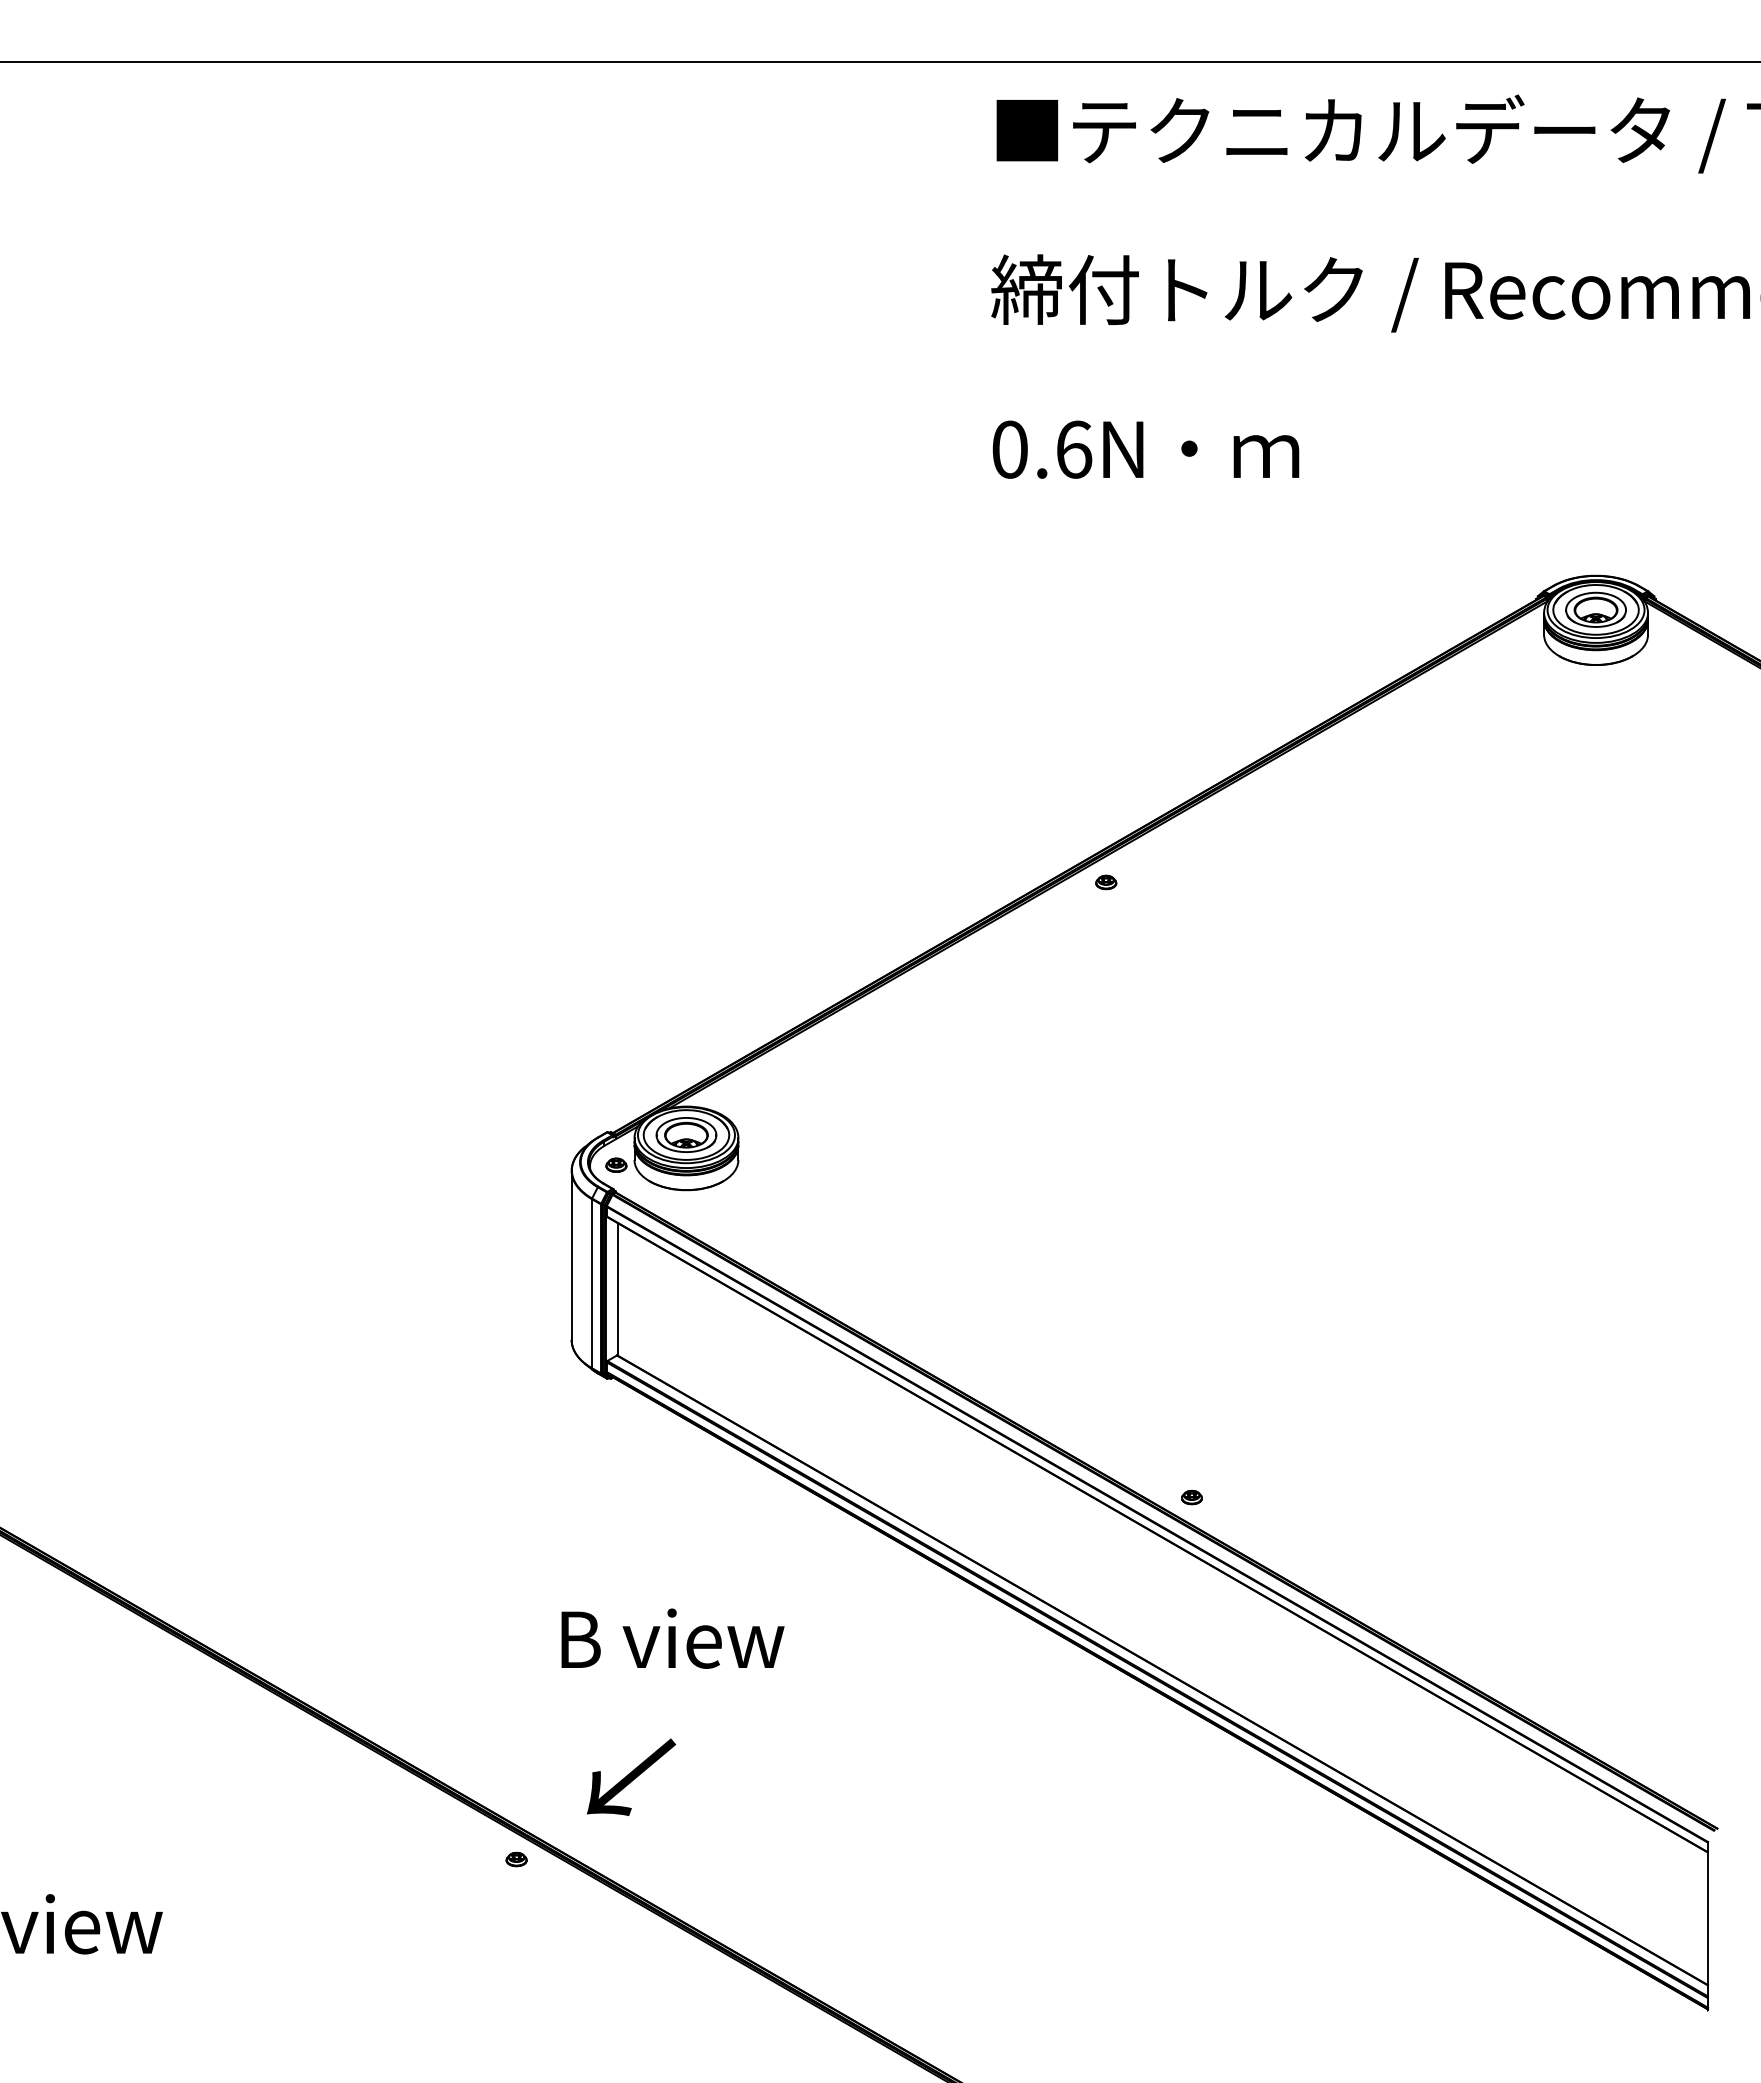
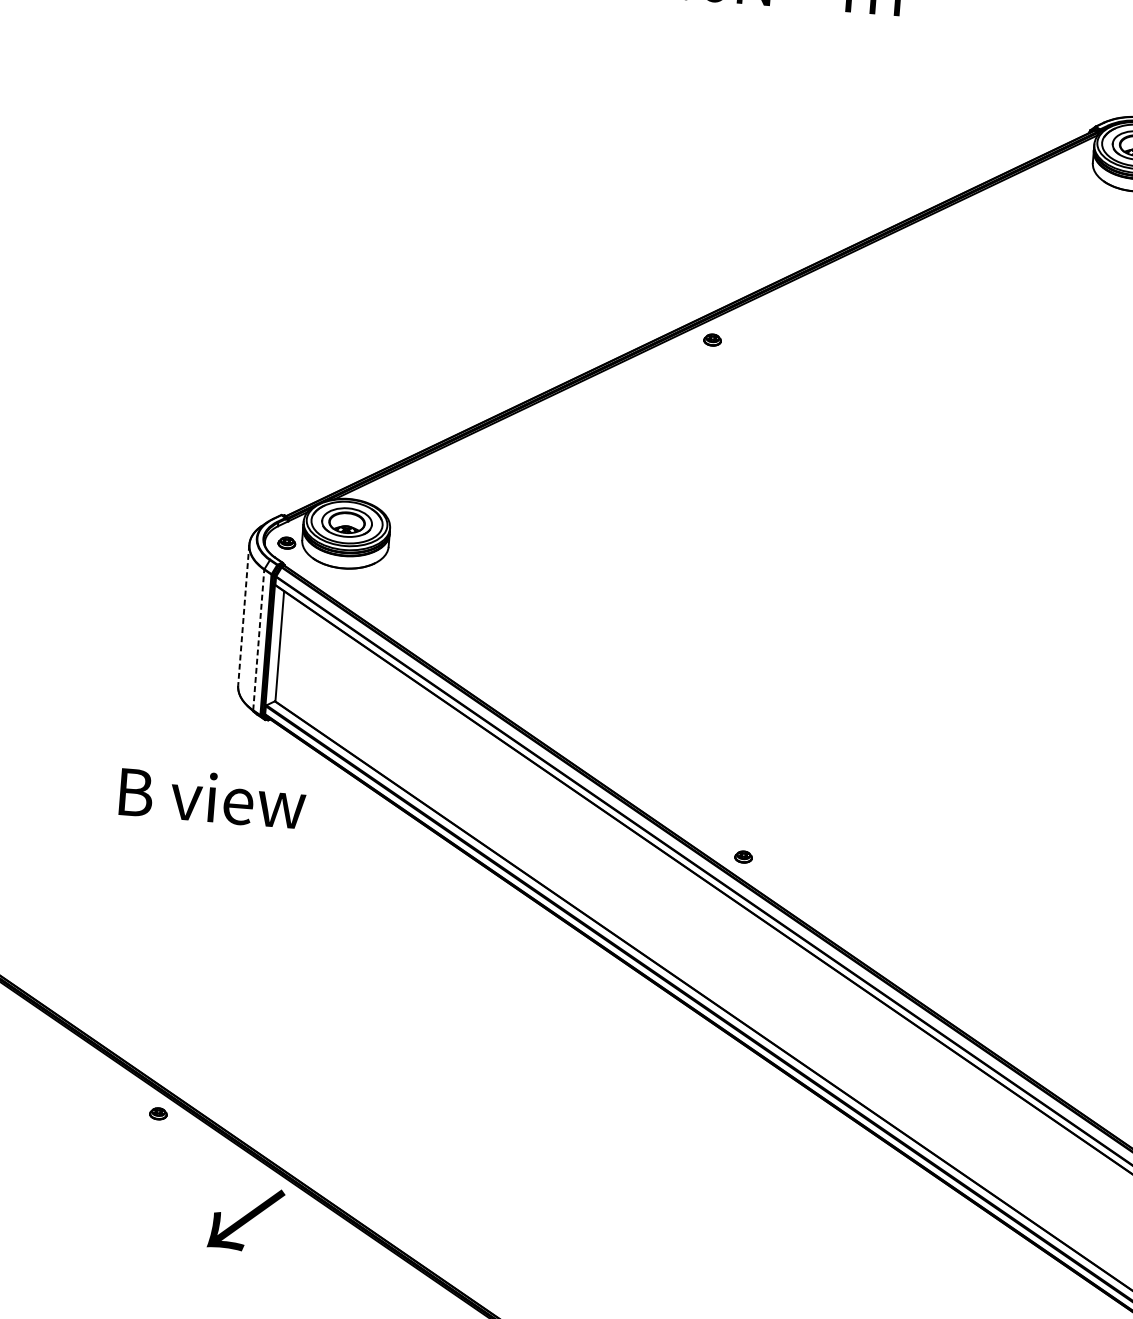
line: (571, 1255) -> (243, 615), solid -> dashed
line: (591, 1283) -> (258, 639), solid -> dashed
text: (672, 1638) -> (212, 797), moved
text: (631, 1776) -> (246, 1218), moved

